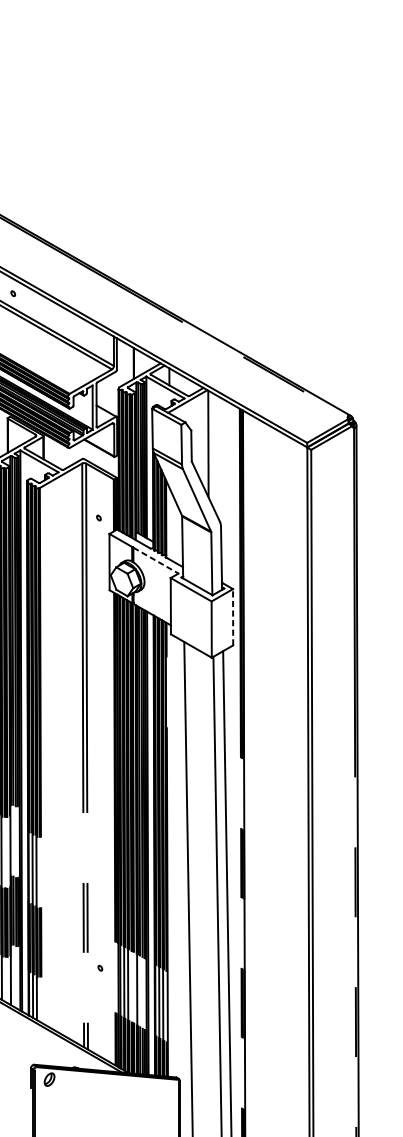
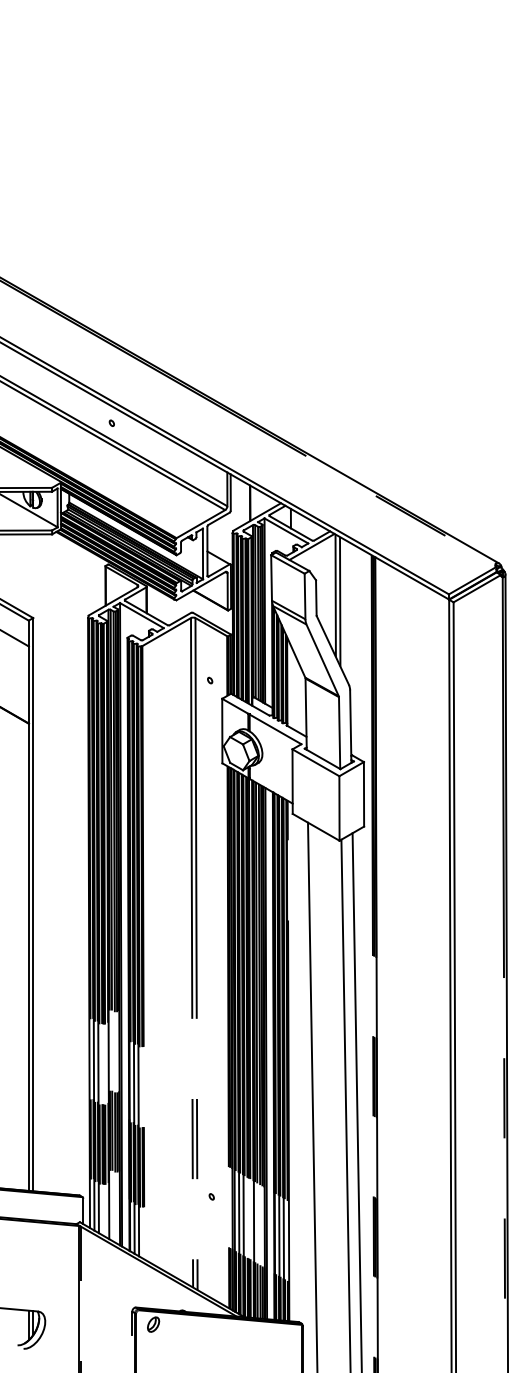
line: (212, 449) -> (340, 601), added
line: (155, 560) -> (275, 729), dashed -> solid
line: (233, 616) -> (364, 793), dashed -> solid

